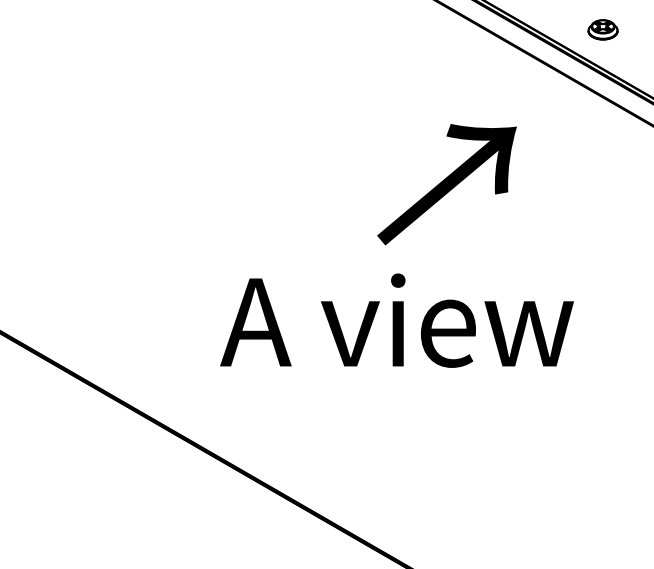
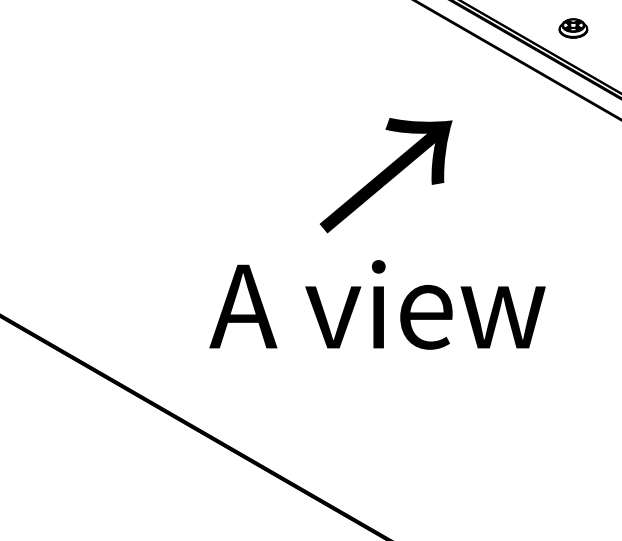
text: (446, 184) -> (385, 175), moved

